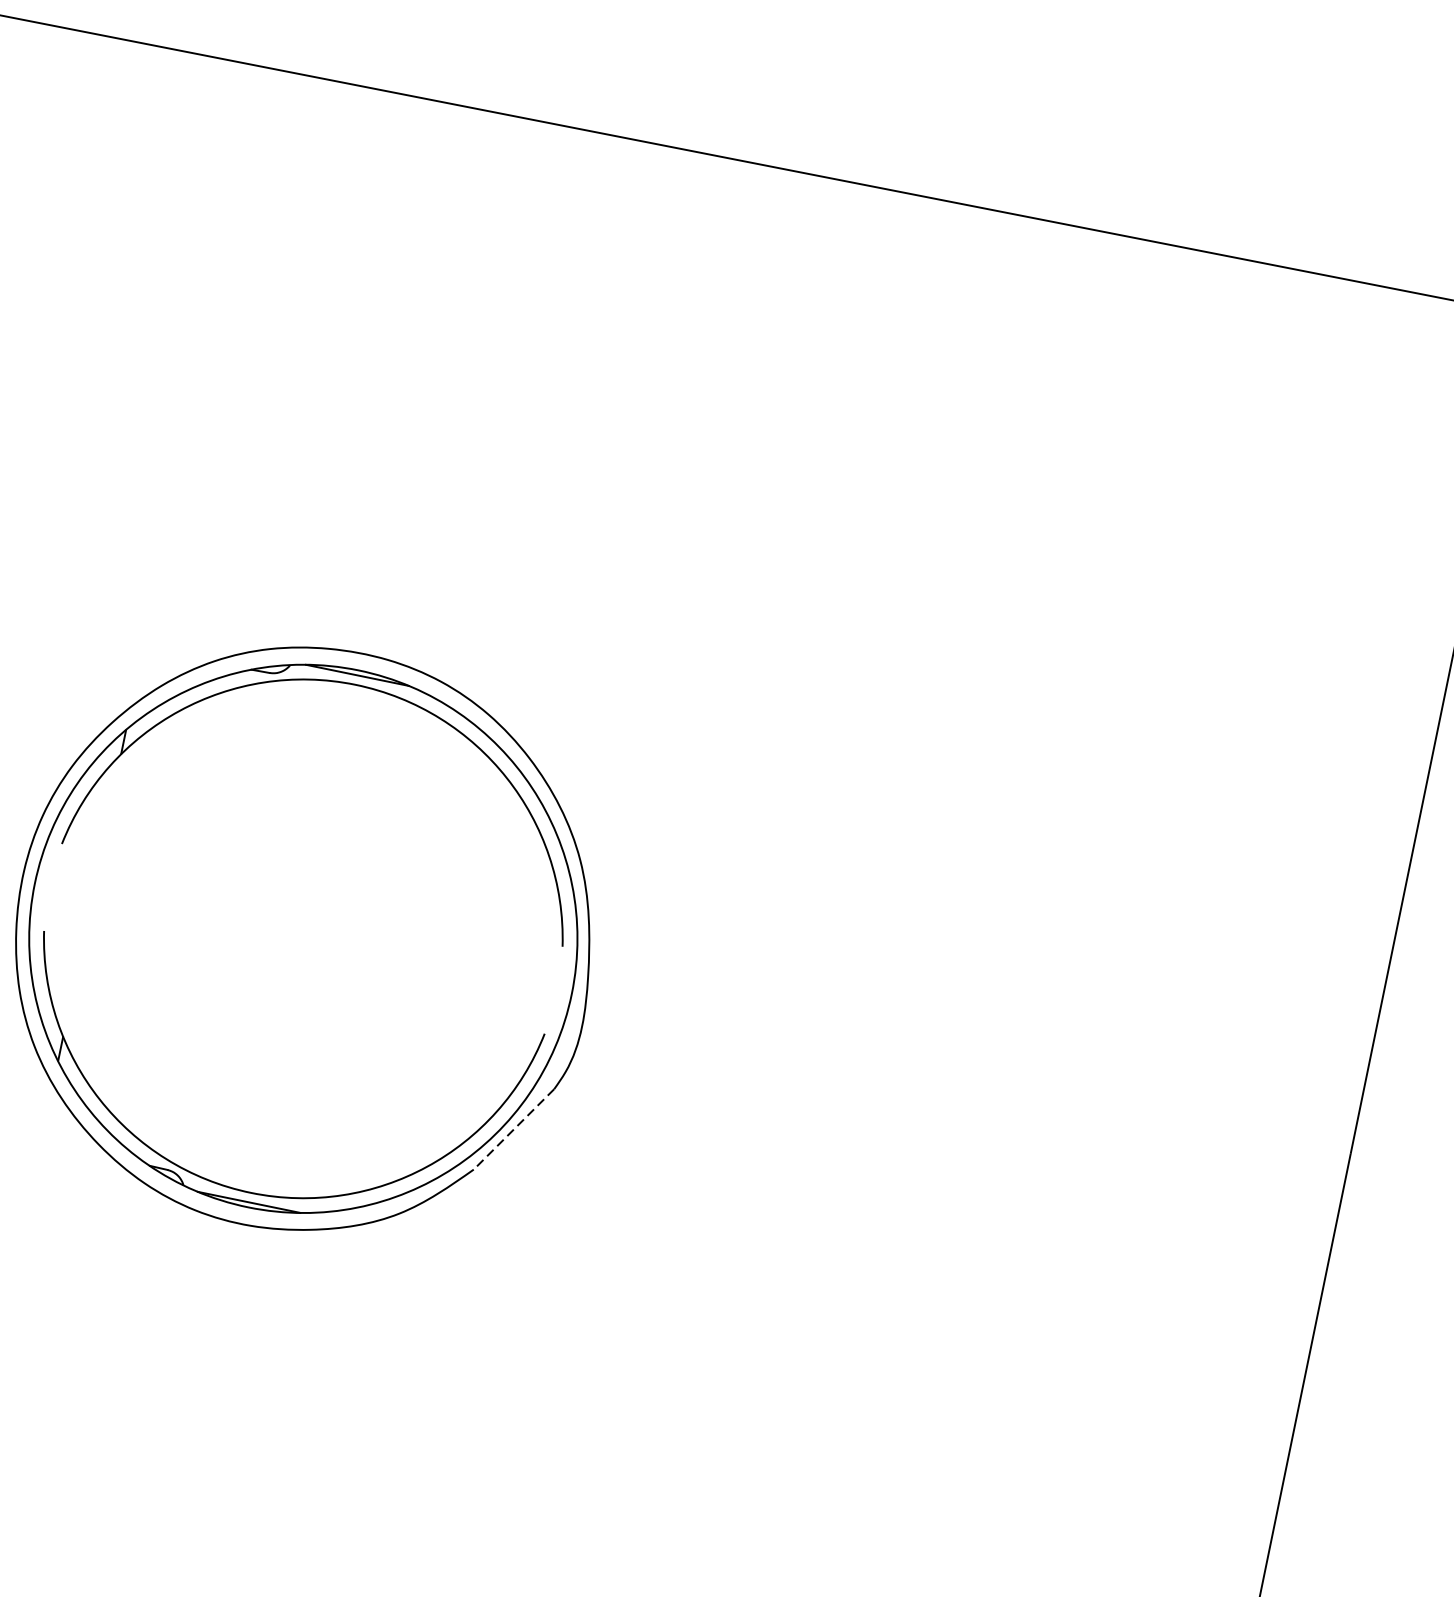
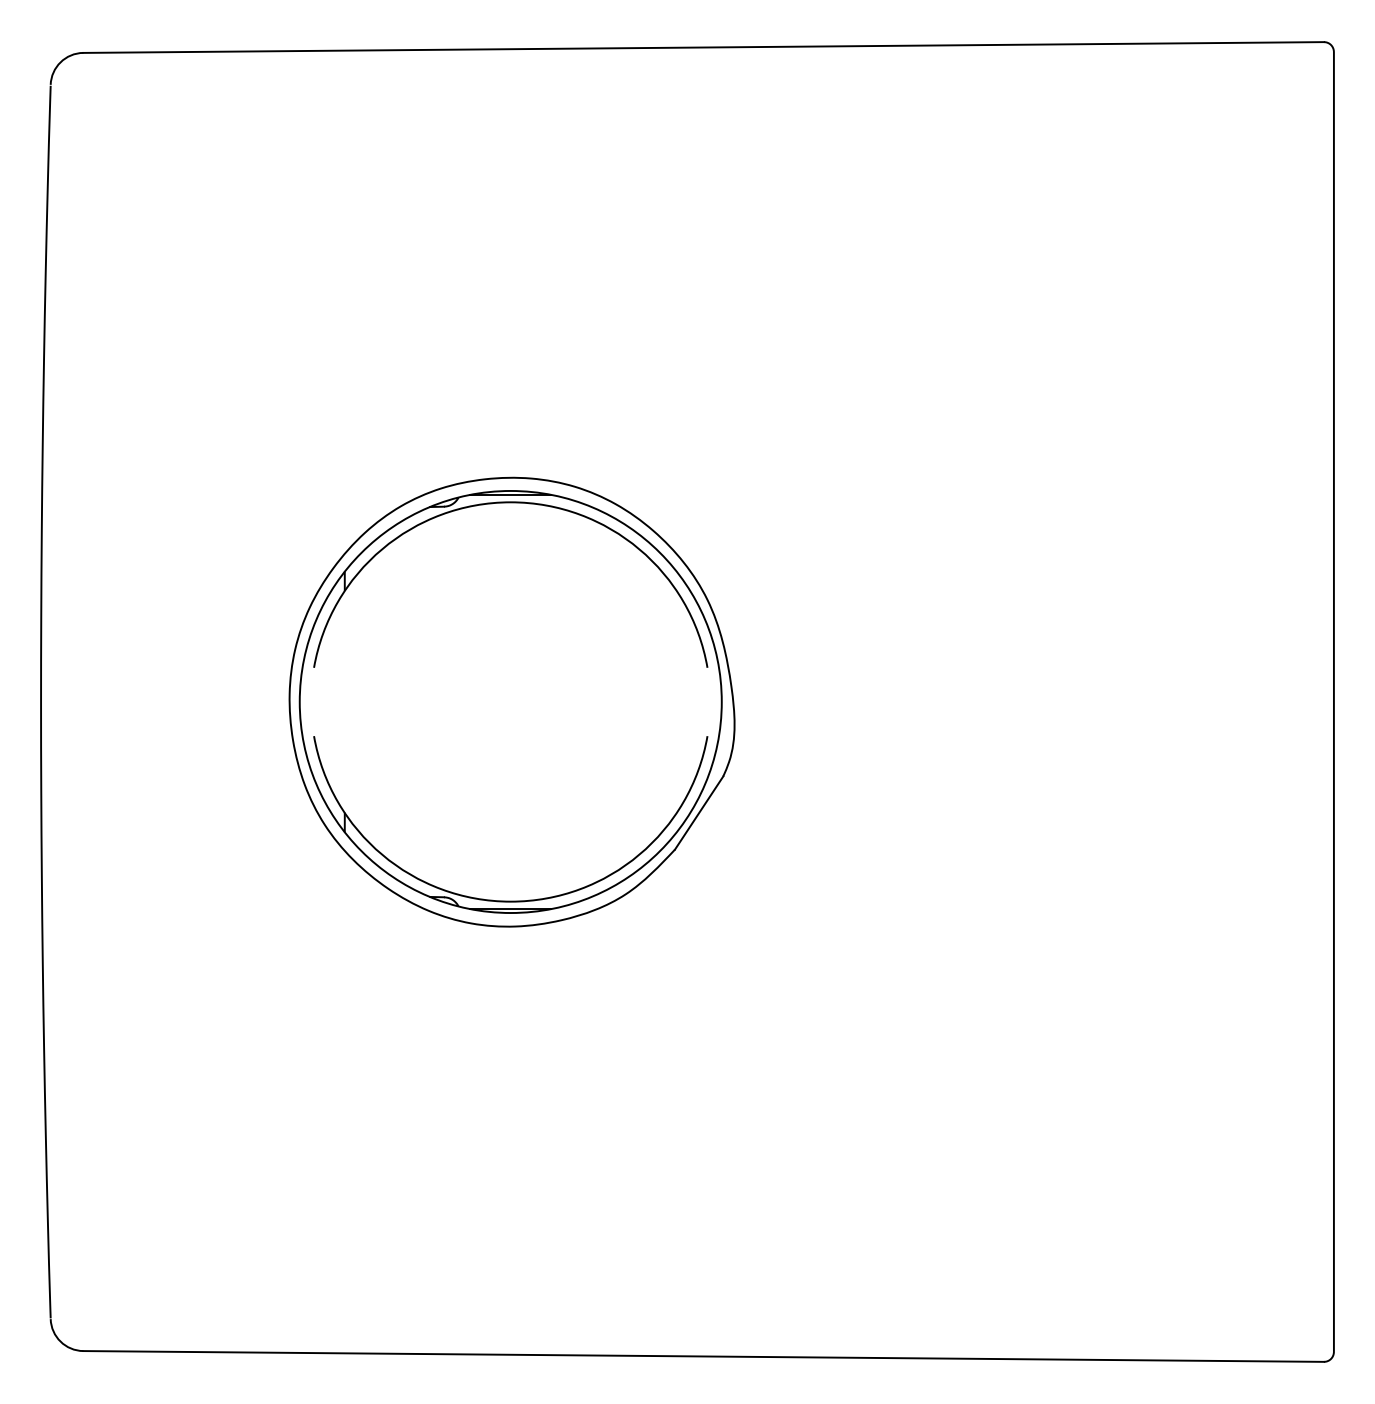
line: (514, 1130) -> (699, 813), dashed -> solid

